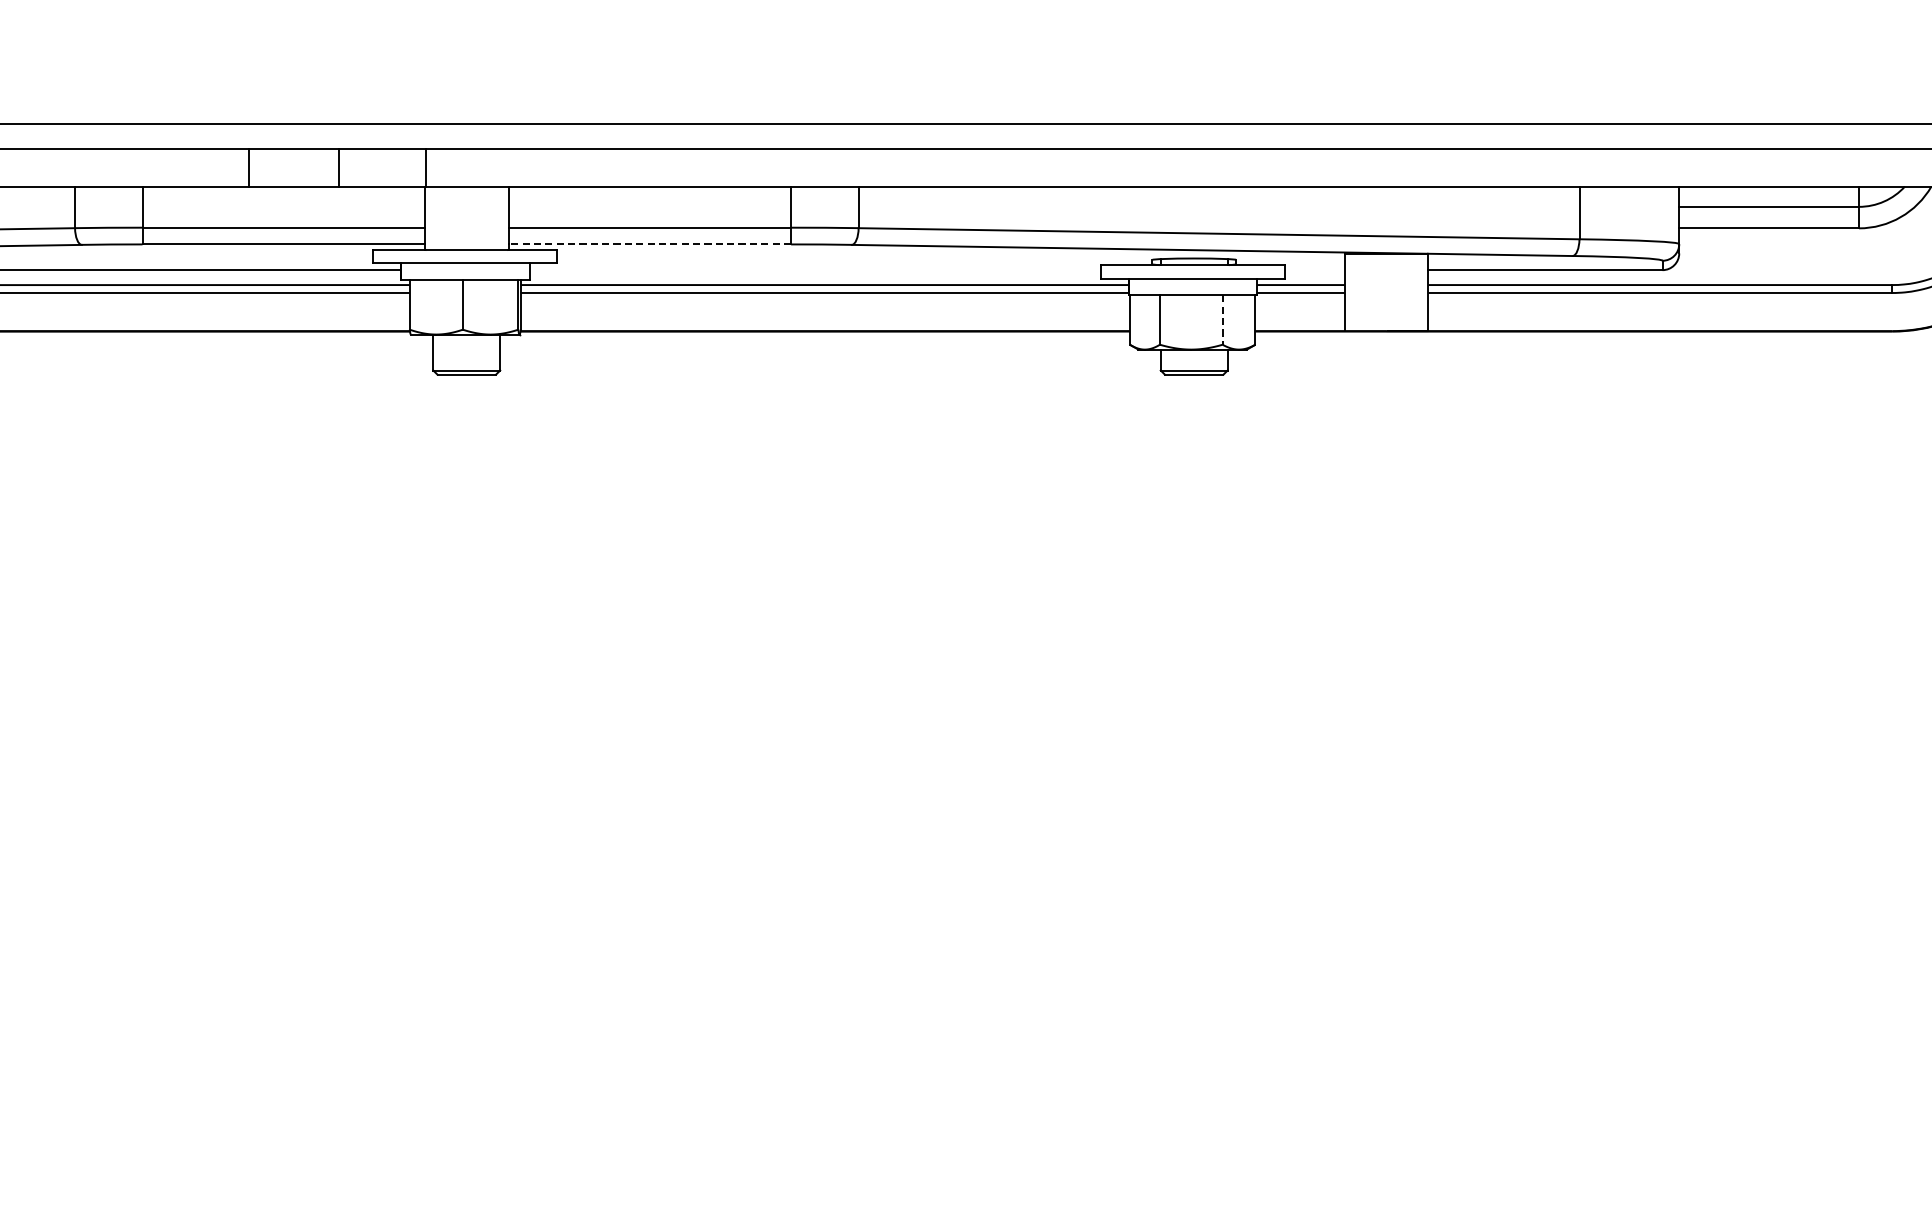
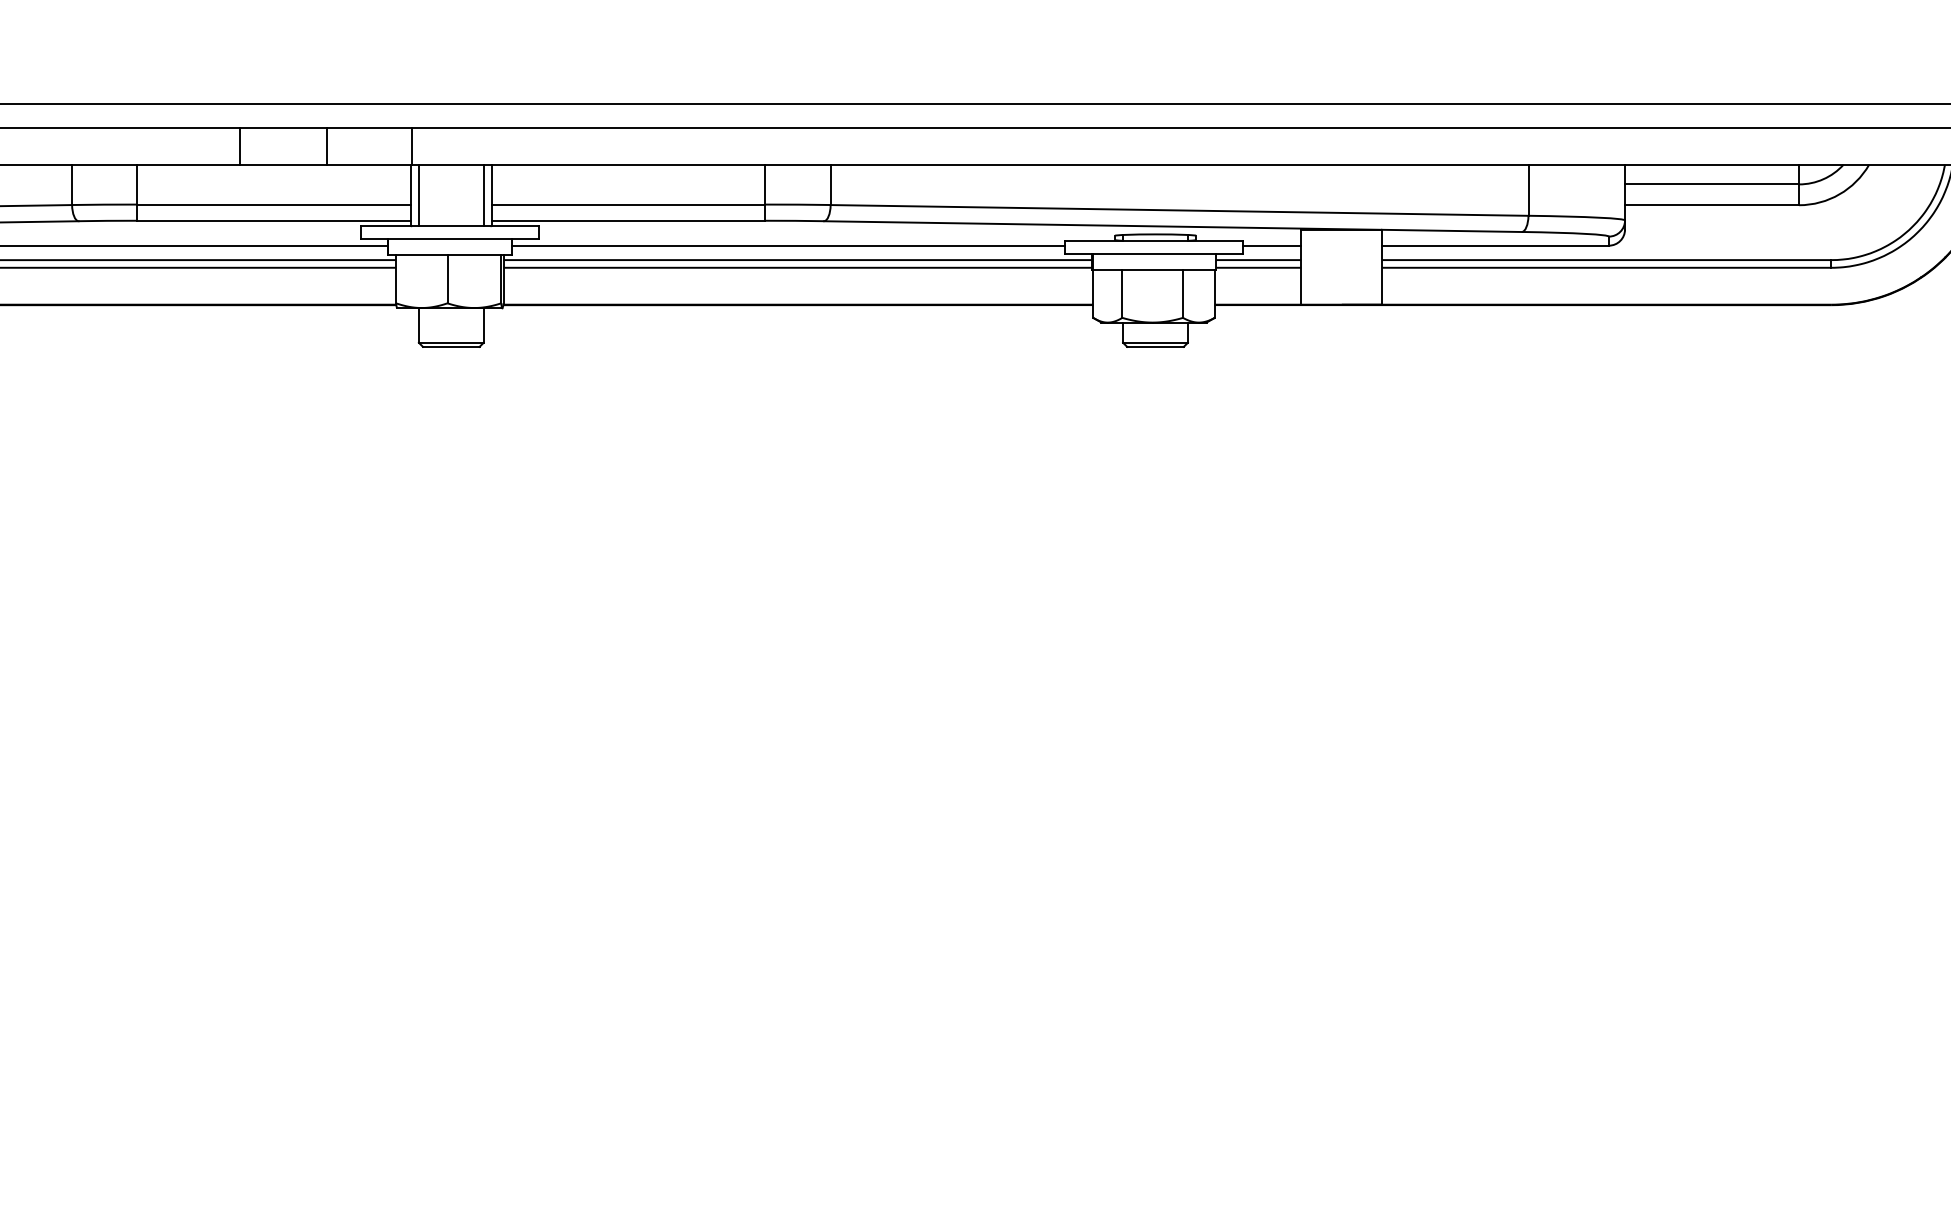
line: (432, 218) -> (418, 195), added
line: (500, 218) -> (483, 195), added
line: (649, 244) -> (628, 220), dashed -> solid
line: (815, 269) -> (788, 245), added
line: (1315, 269) -> (1272, 245), added
line: (1223, 319) -> (1183, 293), dashed -> solid

